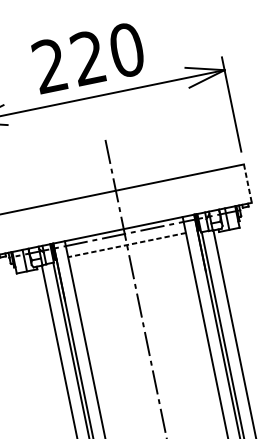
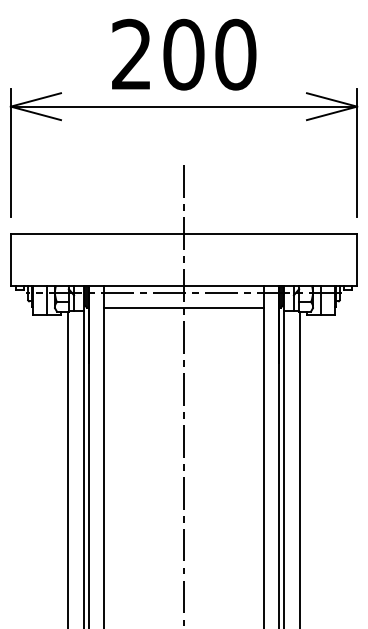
text: (88, 57) -> (183, 54), 220 -> 200
line: (248, 183) -> (357, 260), dashed -> solid
line: (127, 244) -> (184, 307), dashed -> solid

